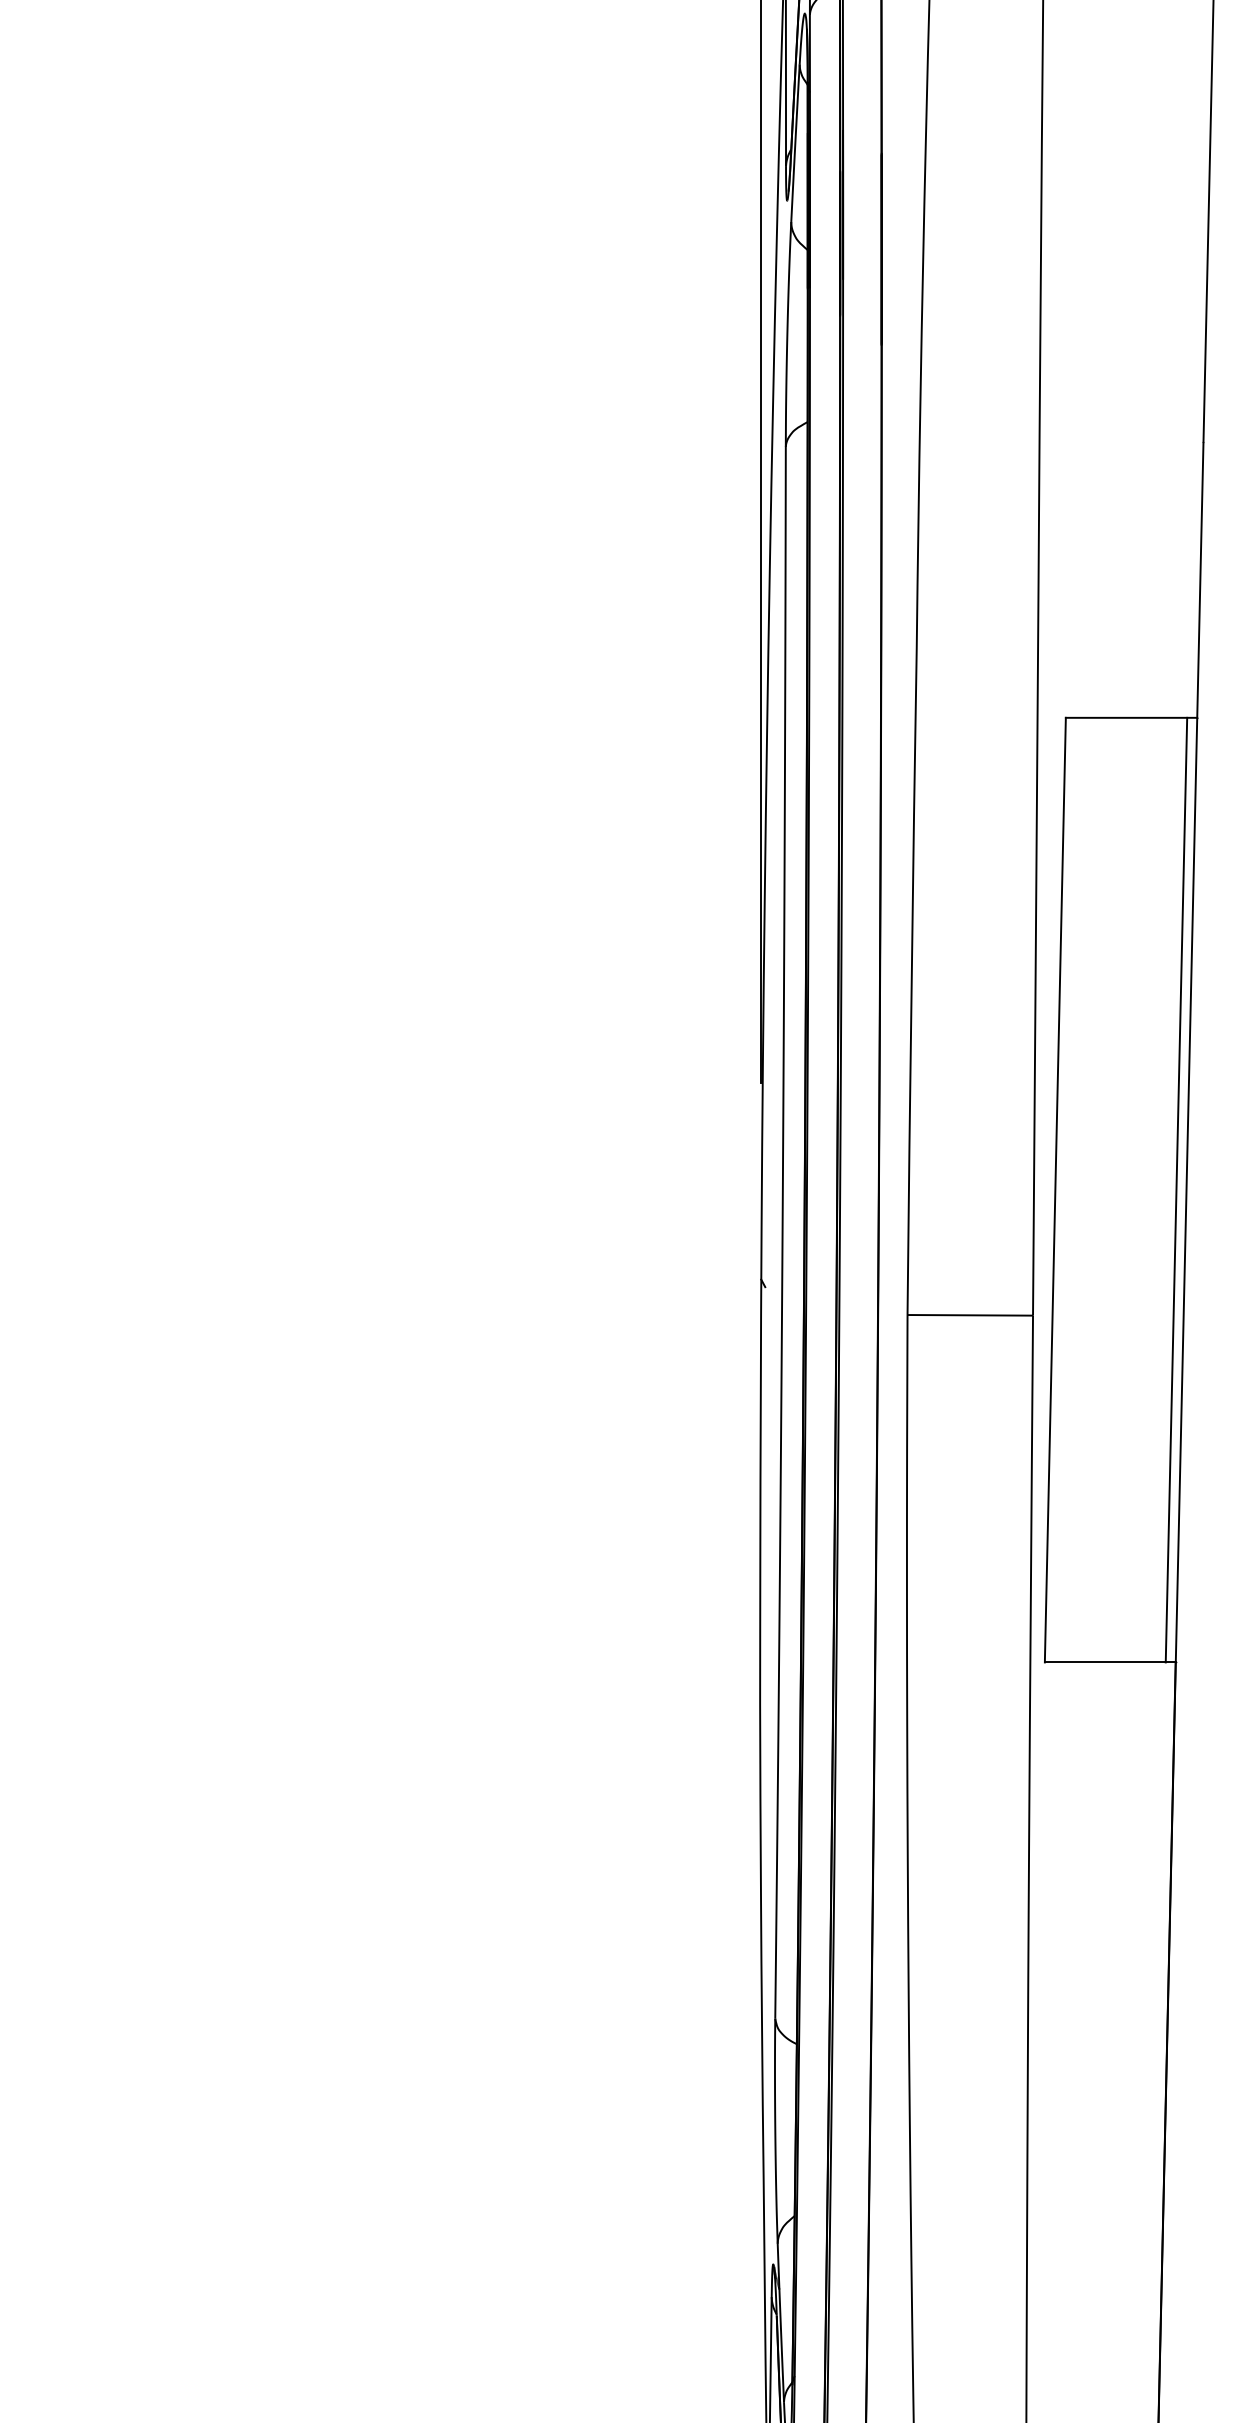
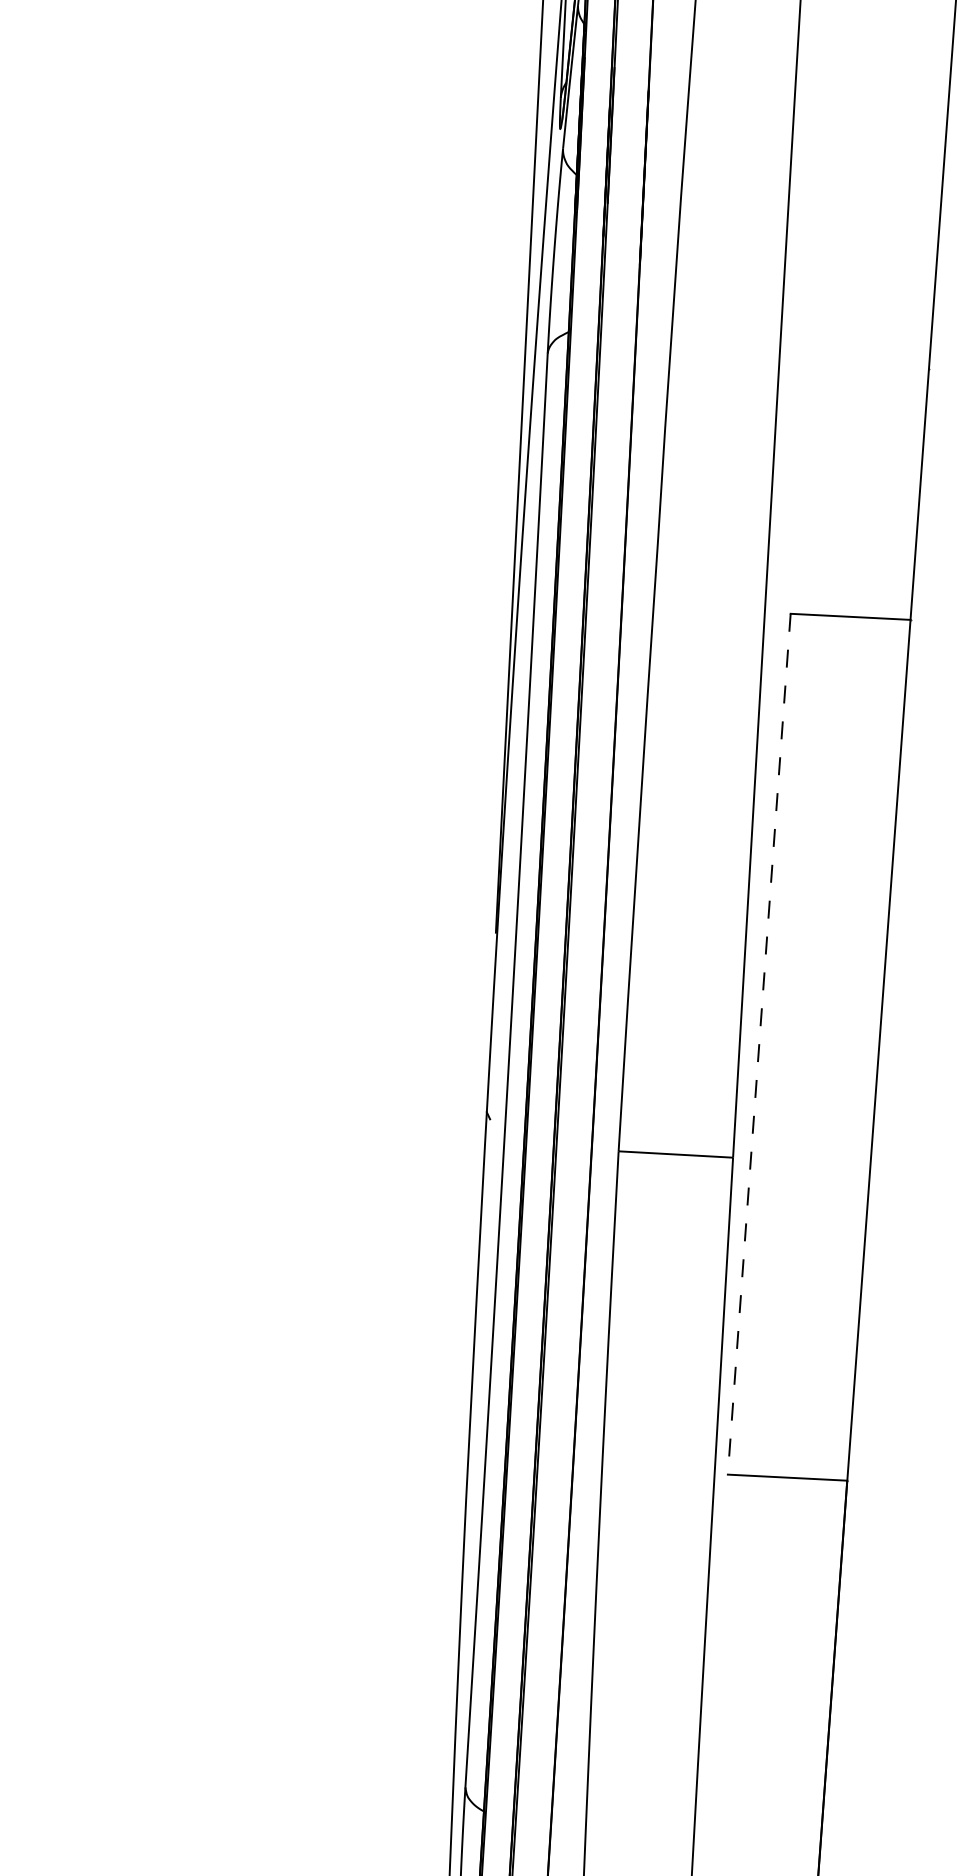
line: (1176, 1189) -> (869, 1049), removed
line: (1055, 1190) -> (759, 1044), solid -> dashed

